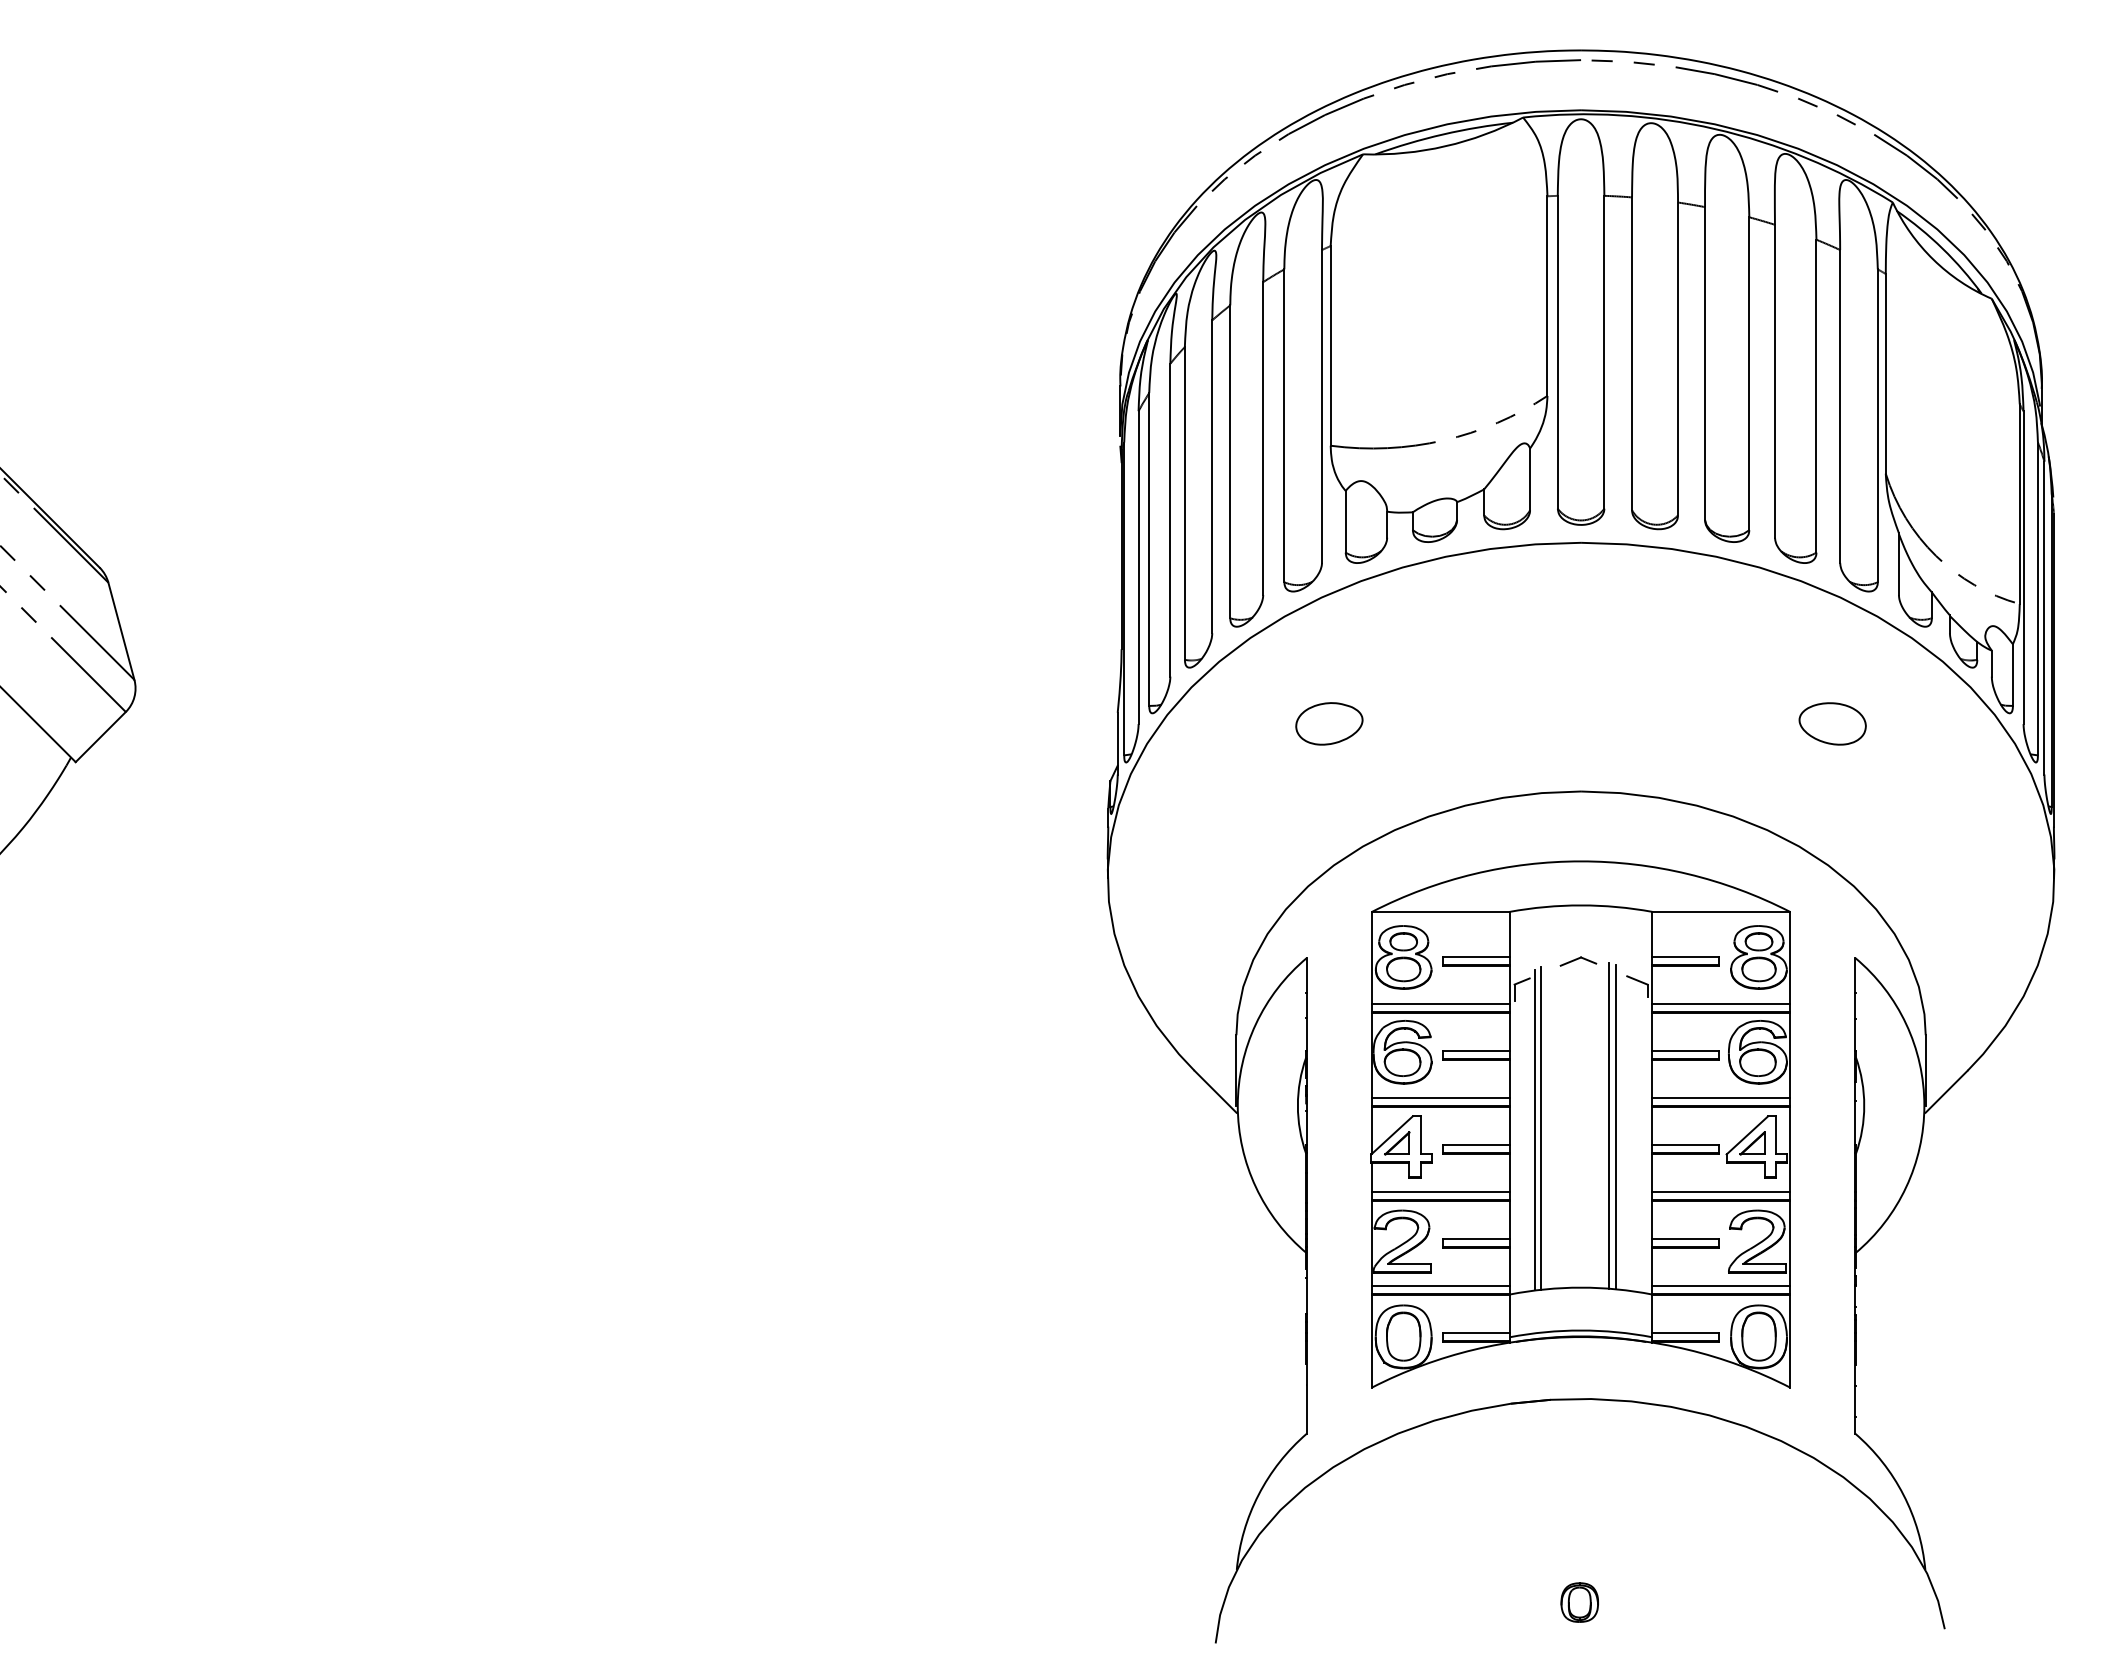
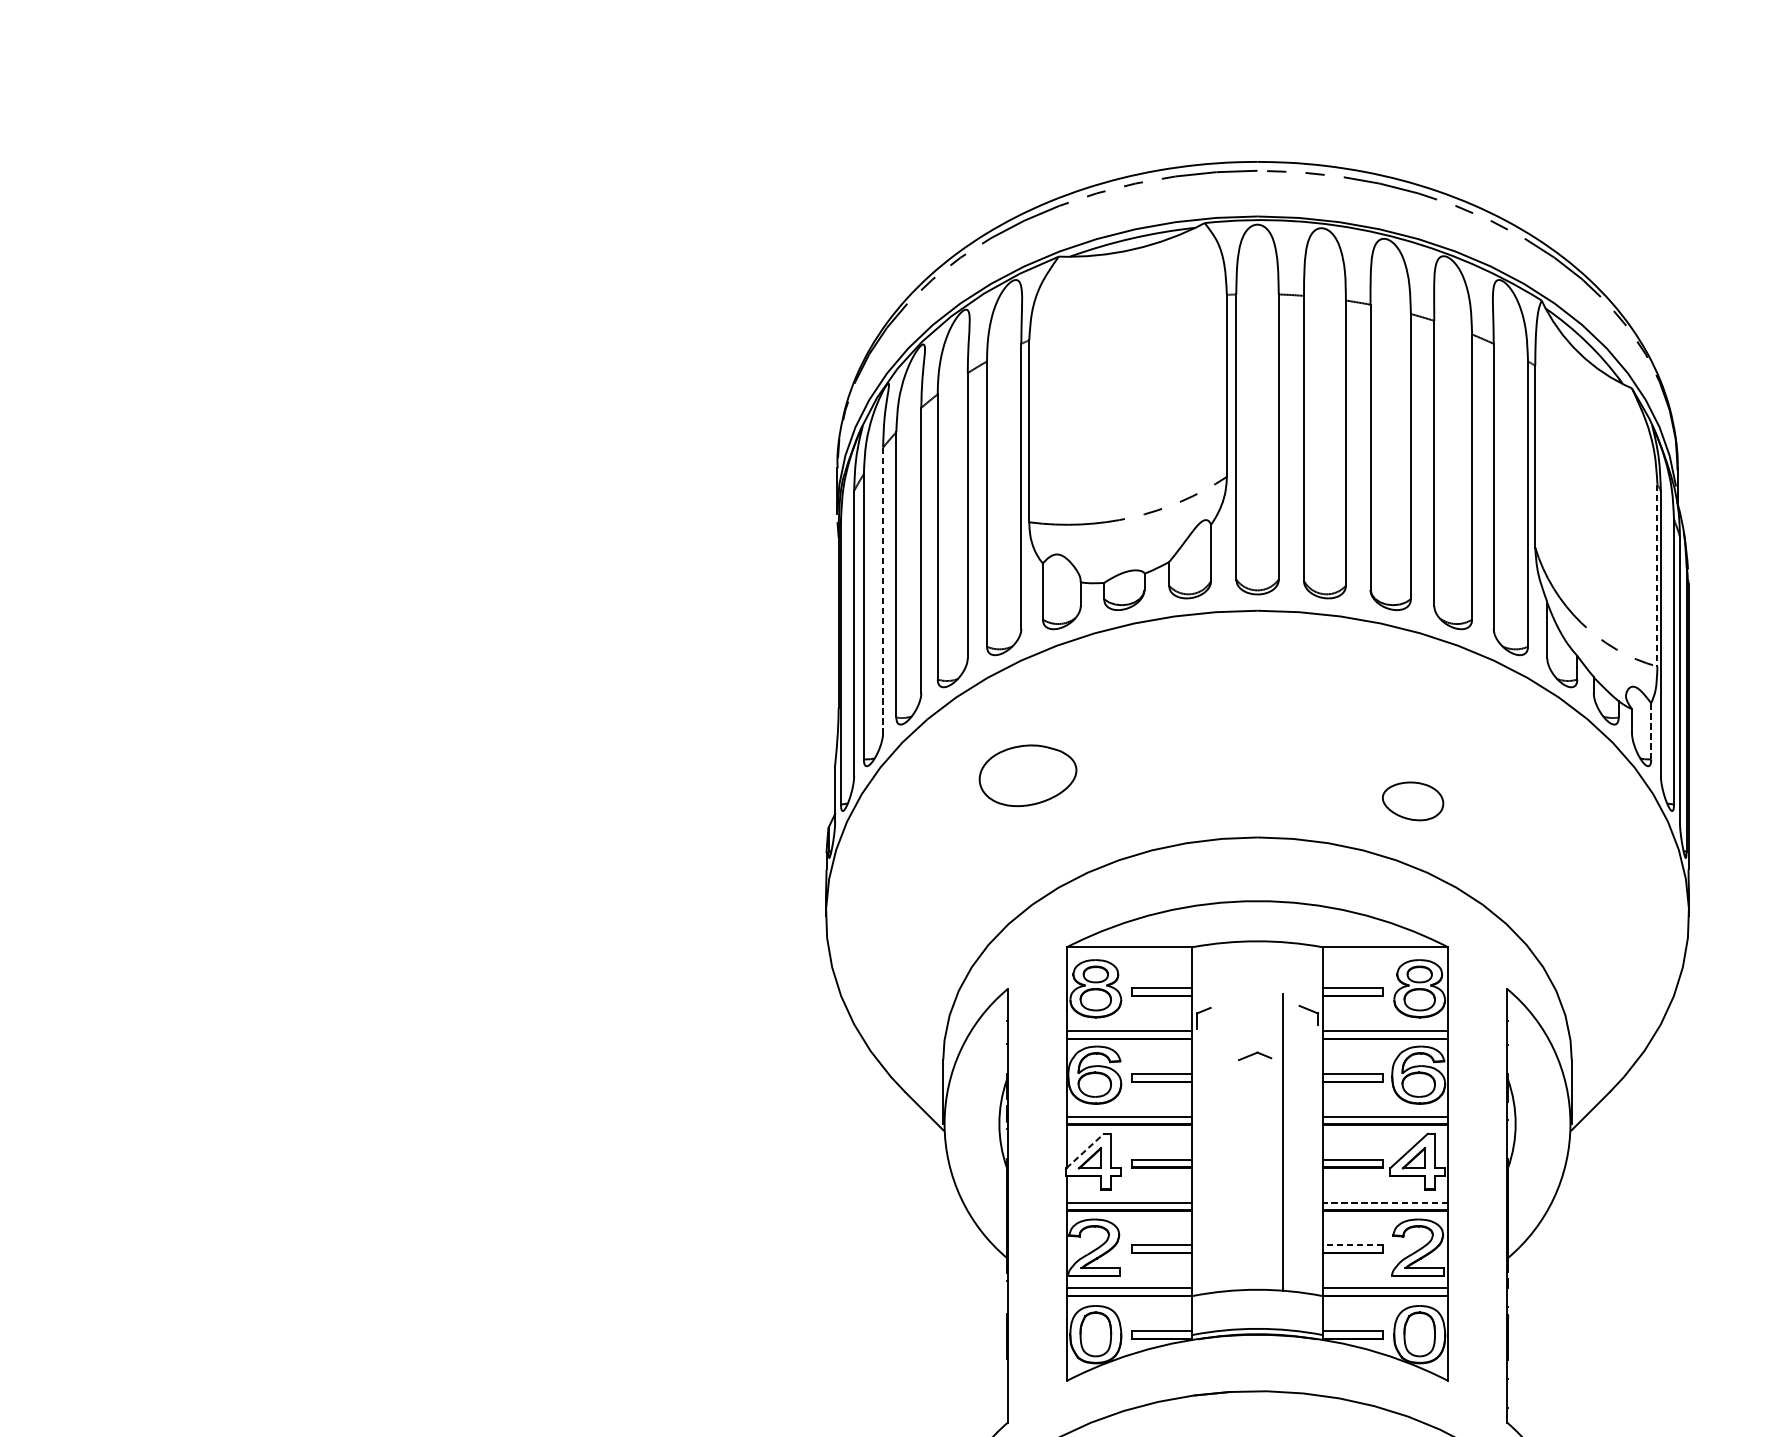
line: (2019, 504) -> (1657, 575), solid -> dashed
line: (1170, 520) -> (883, 590), solid -> dashed
line: (2012, 675) -> (1650, 731), solid -> dashed
part: (1329, 723) -> (1028, 775), size x1.6
part: (1832, 723) -> (1412, 801), moved
part: (1578, 961) -> (1255, 1056), moved
line: (1615, 1126) -> (1288, 1142), removed
line: (1541, 1128) -> (1221, 1144), removed
line: (1535, 1129) -> (1215, 1145), removed
line: (1392, 1135) -> (1085, 1151), solid -> dashed
line: (1721, 1192) -> (1385, 1203), solid -> dashed
line: (1685, 1238) -> (1352, 1244), solid -> dashed

